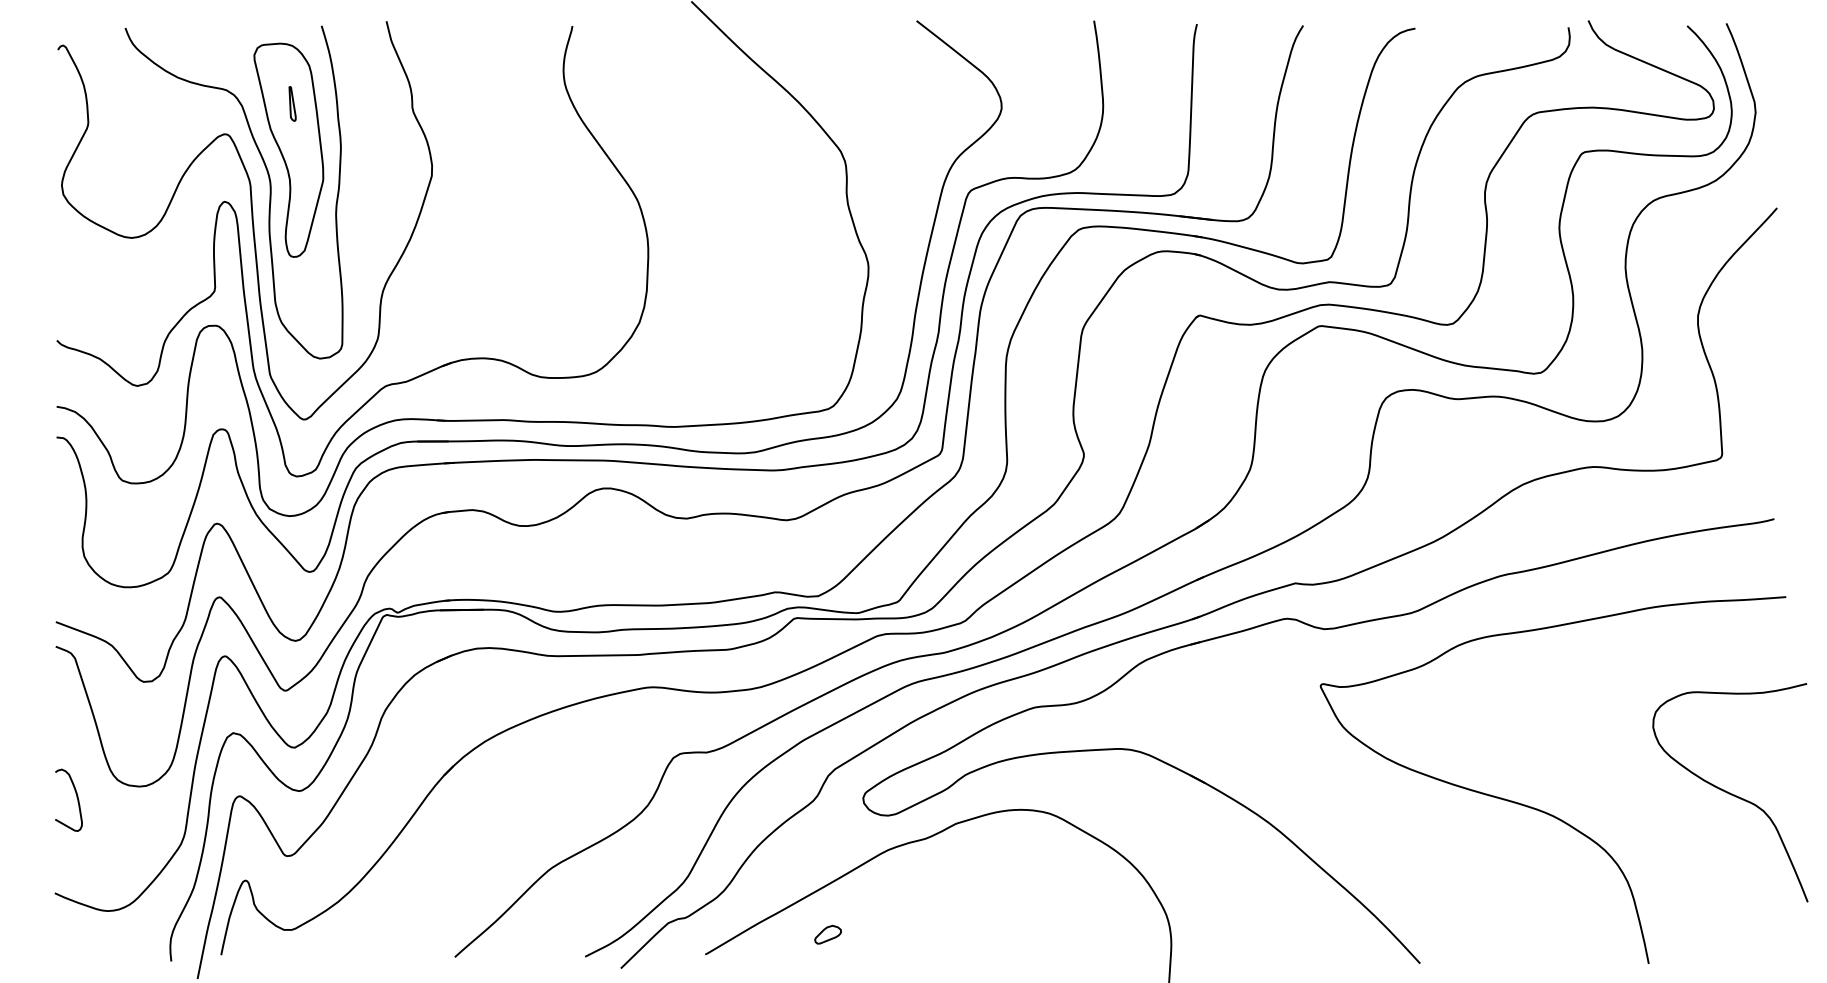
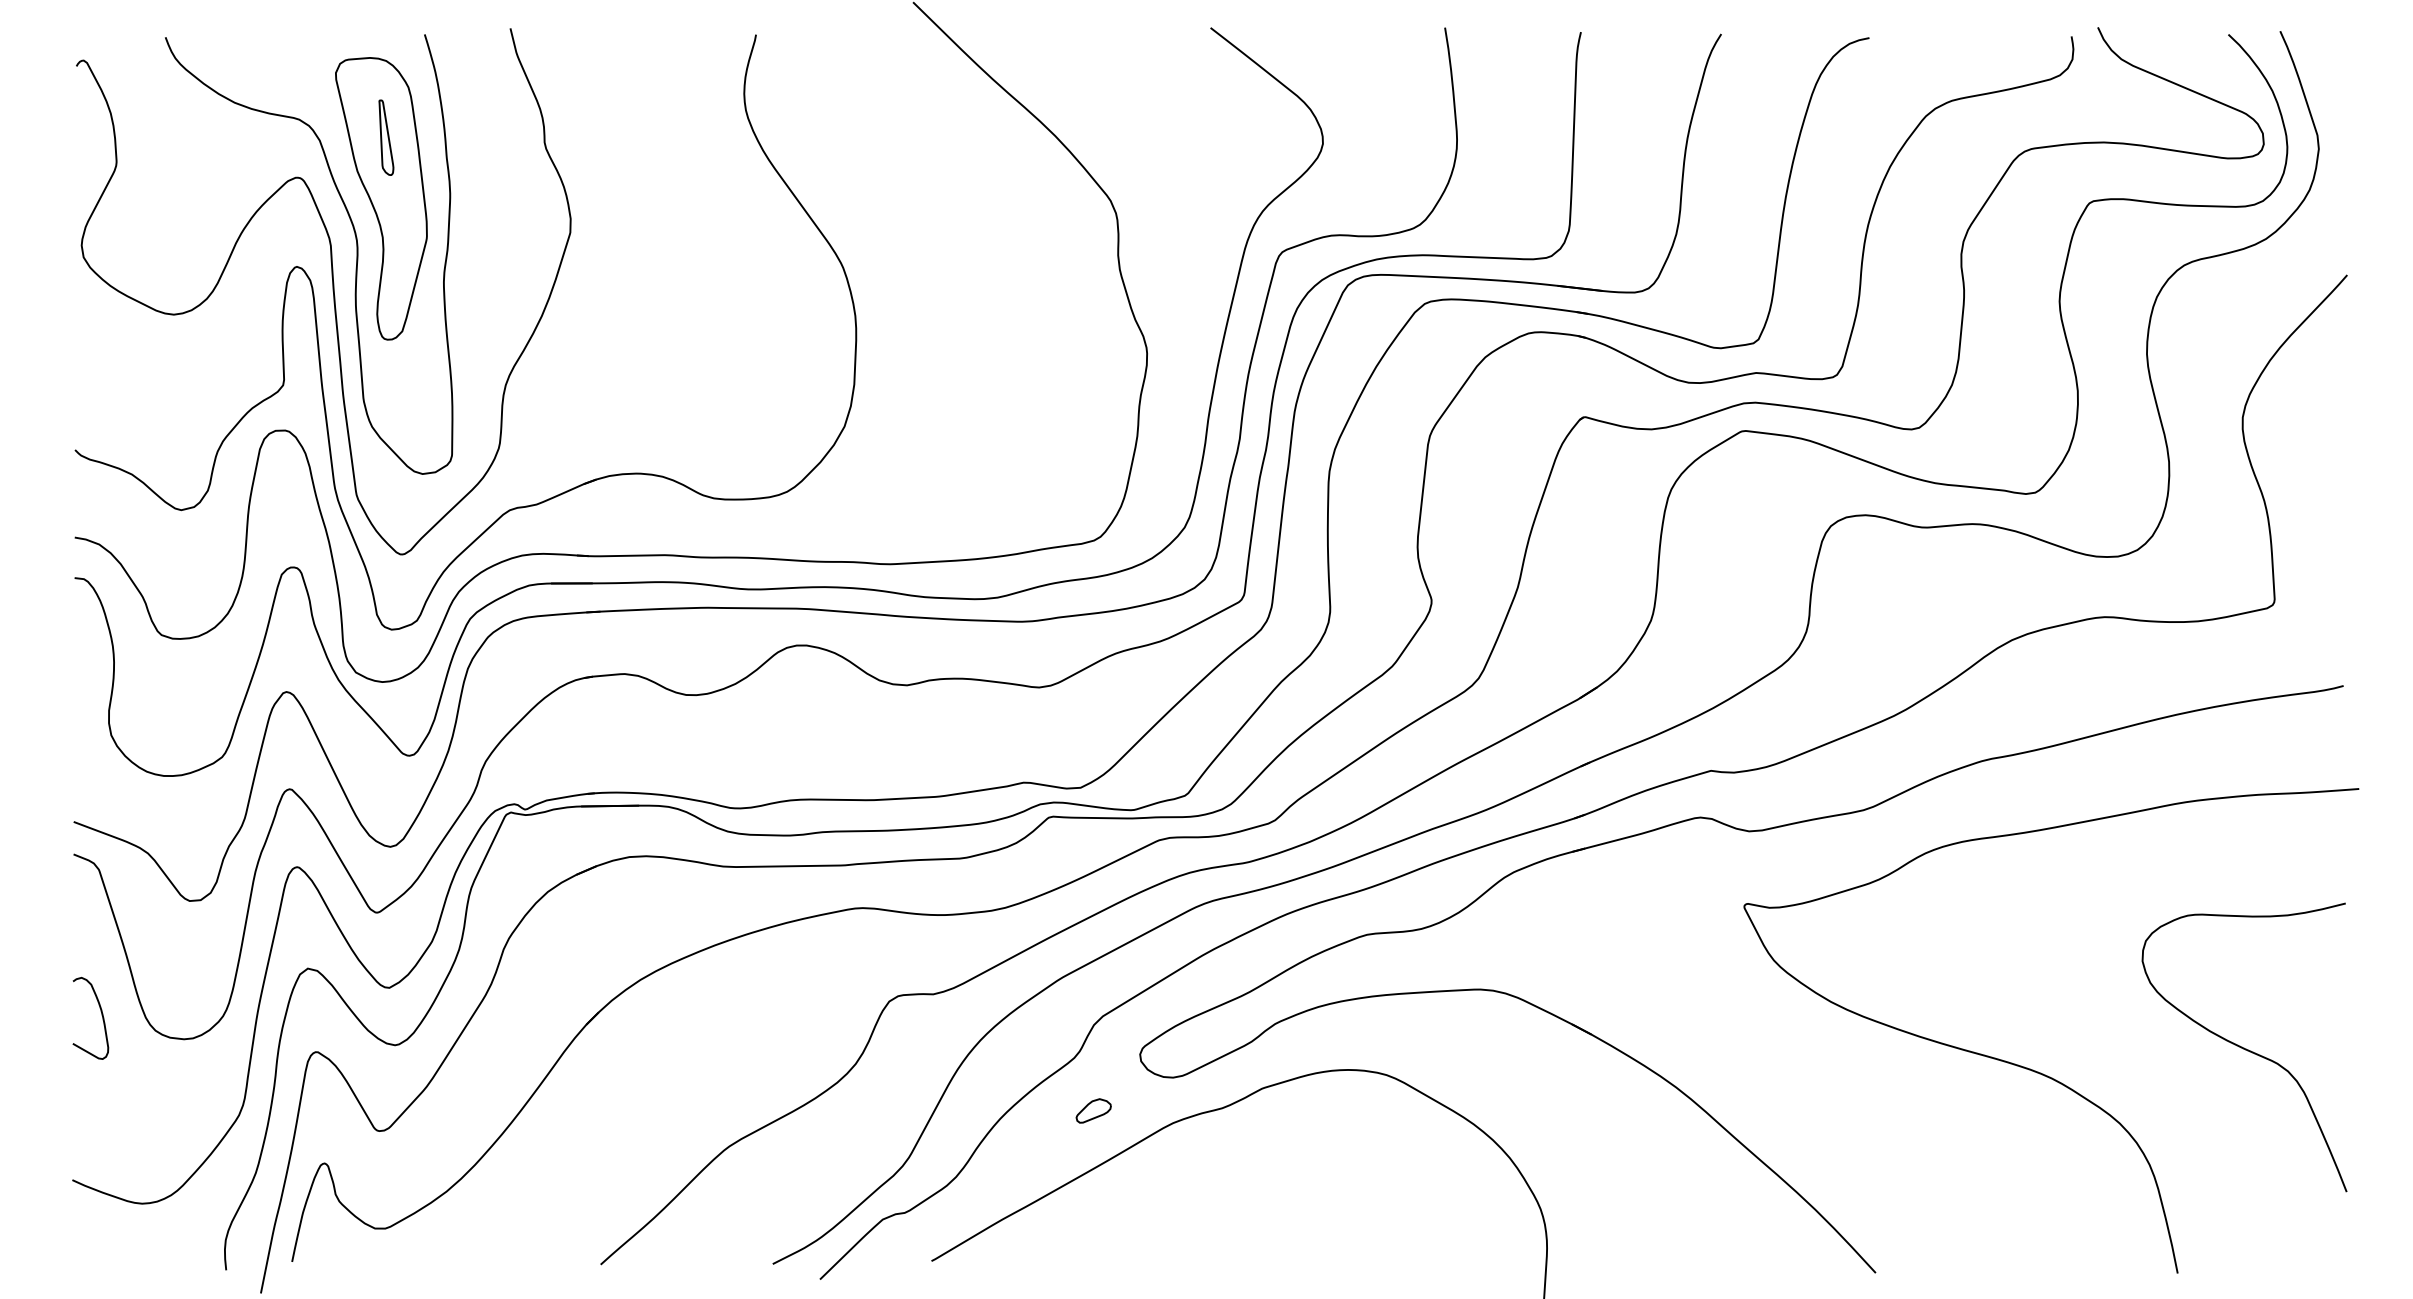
part: (292, 103) -> (386, 137), size x1.67
curve: (1730, 792) -> (2244, 1047), moved
curve: (76, 798) -> (101, 1015), moved
part: (827, 934) -> (1093, 1110), moved

